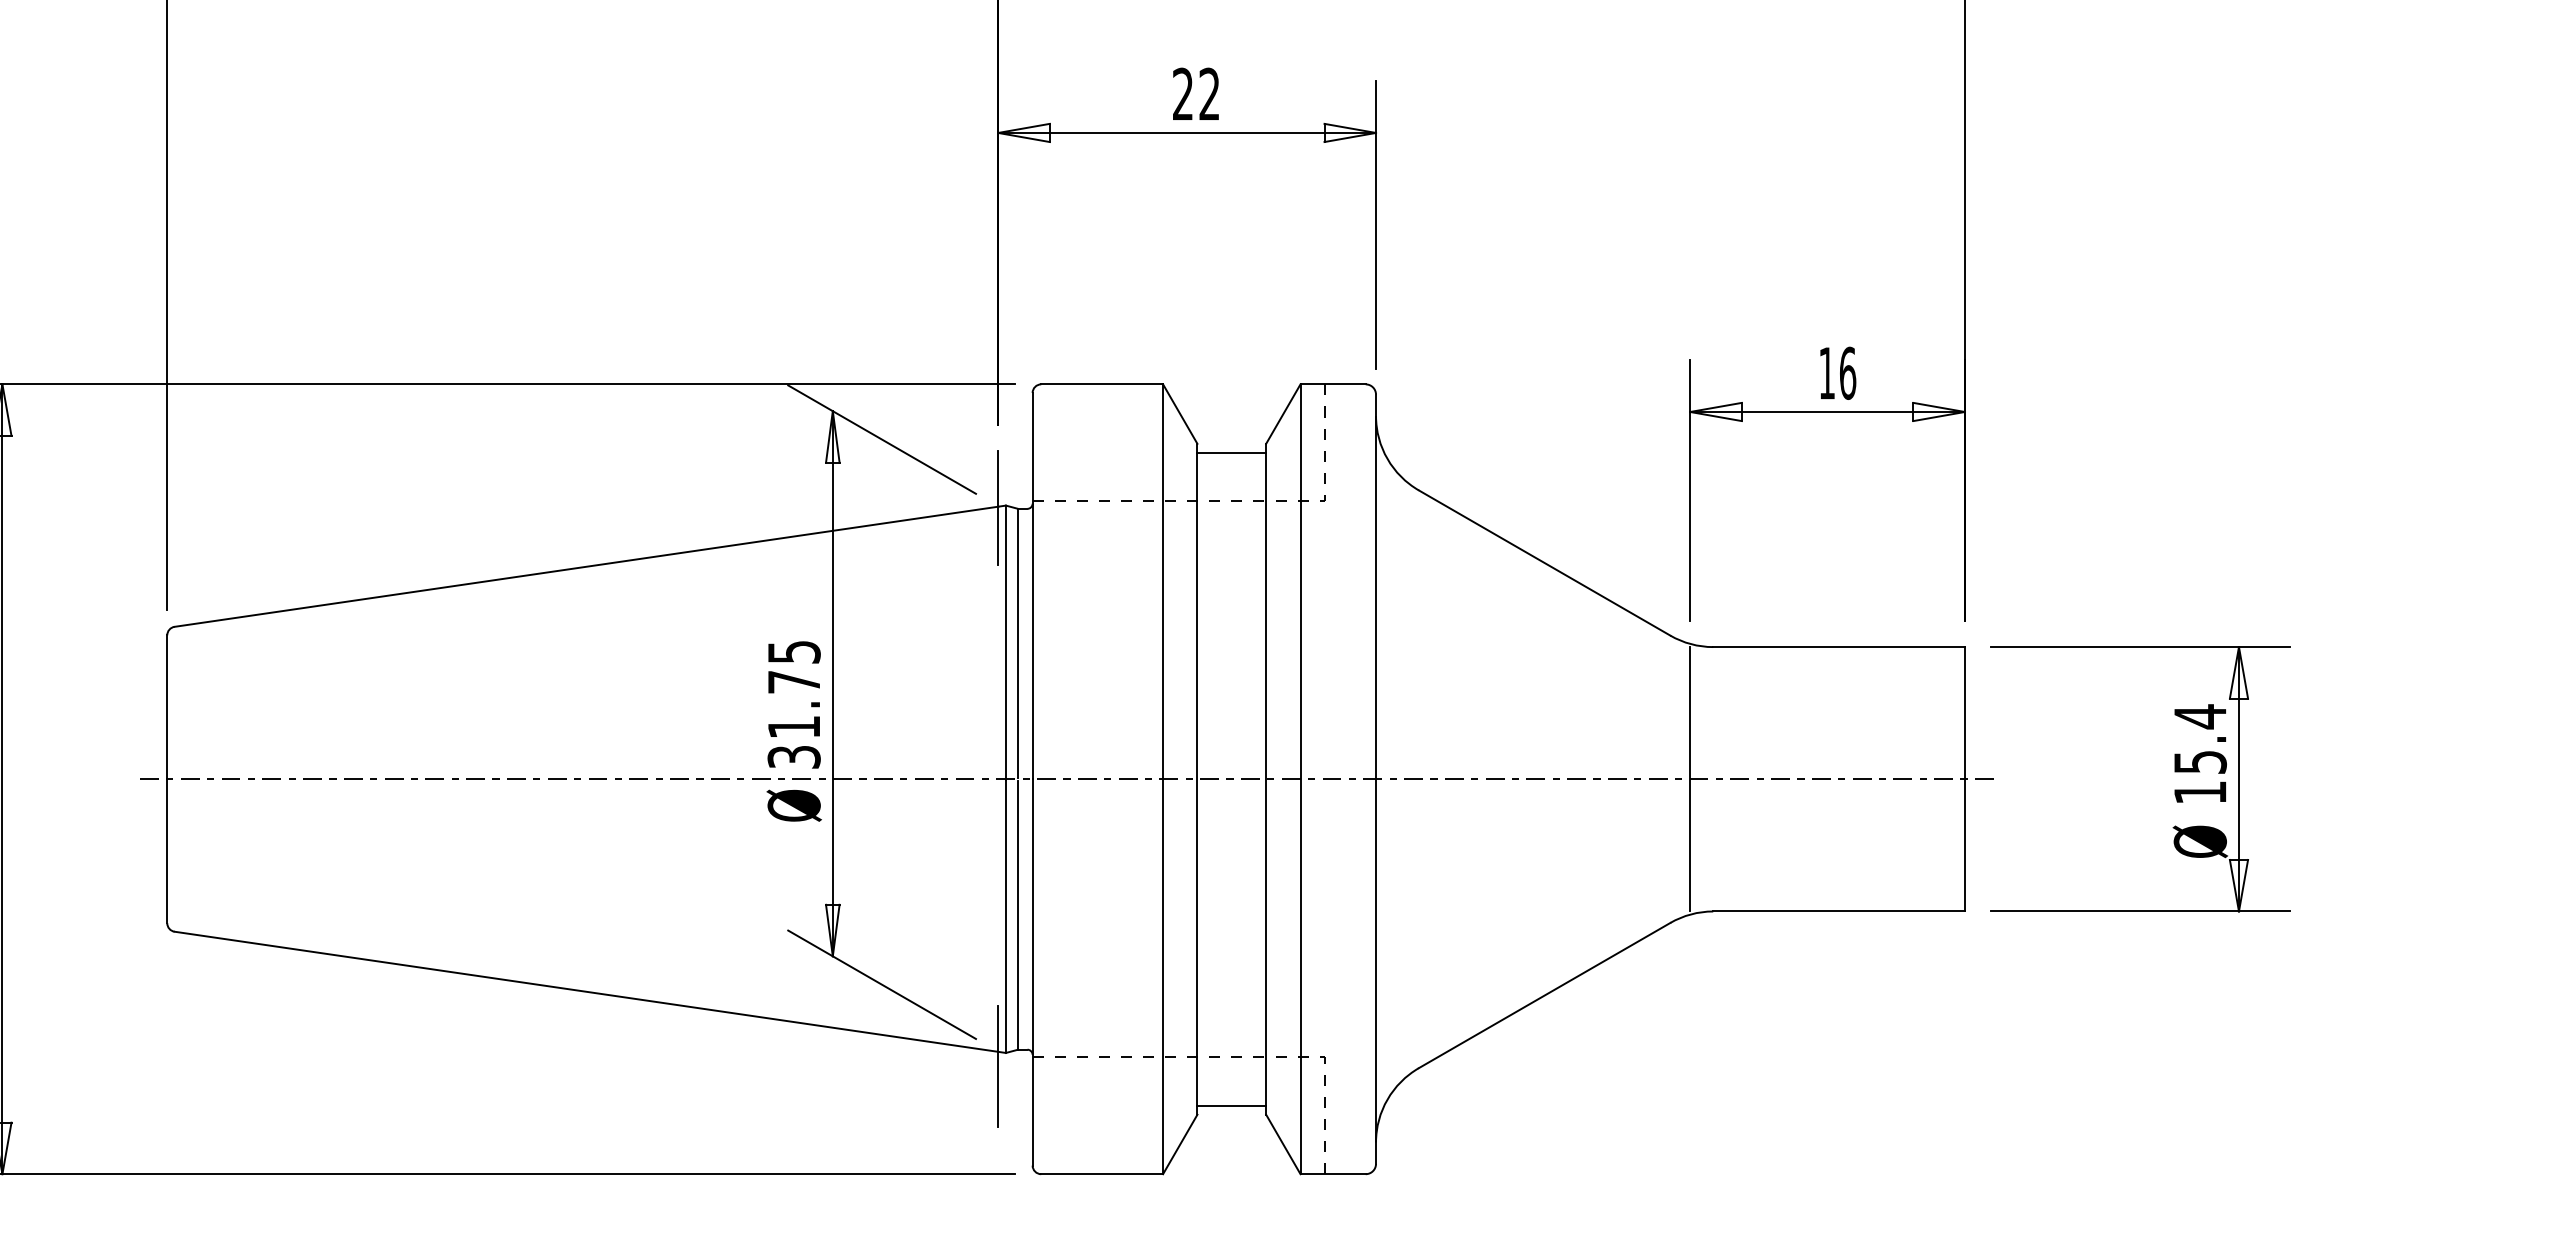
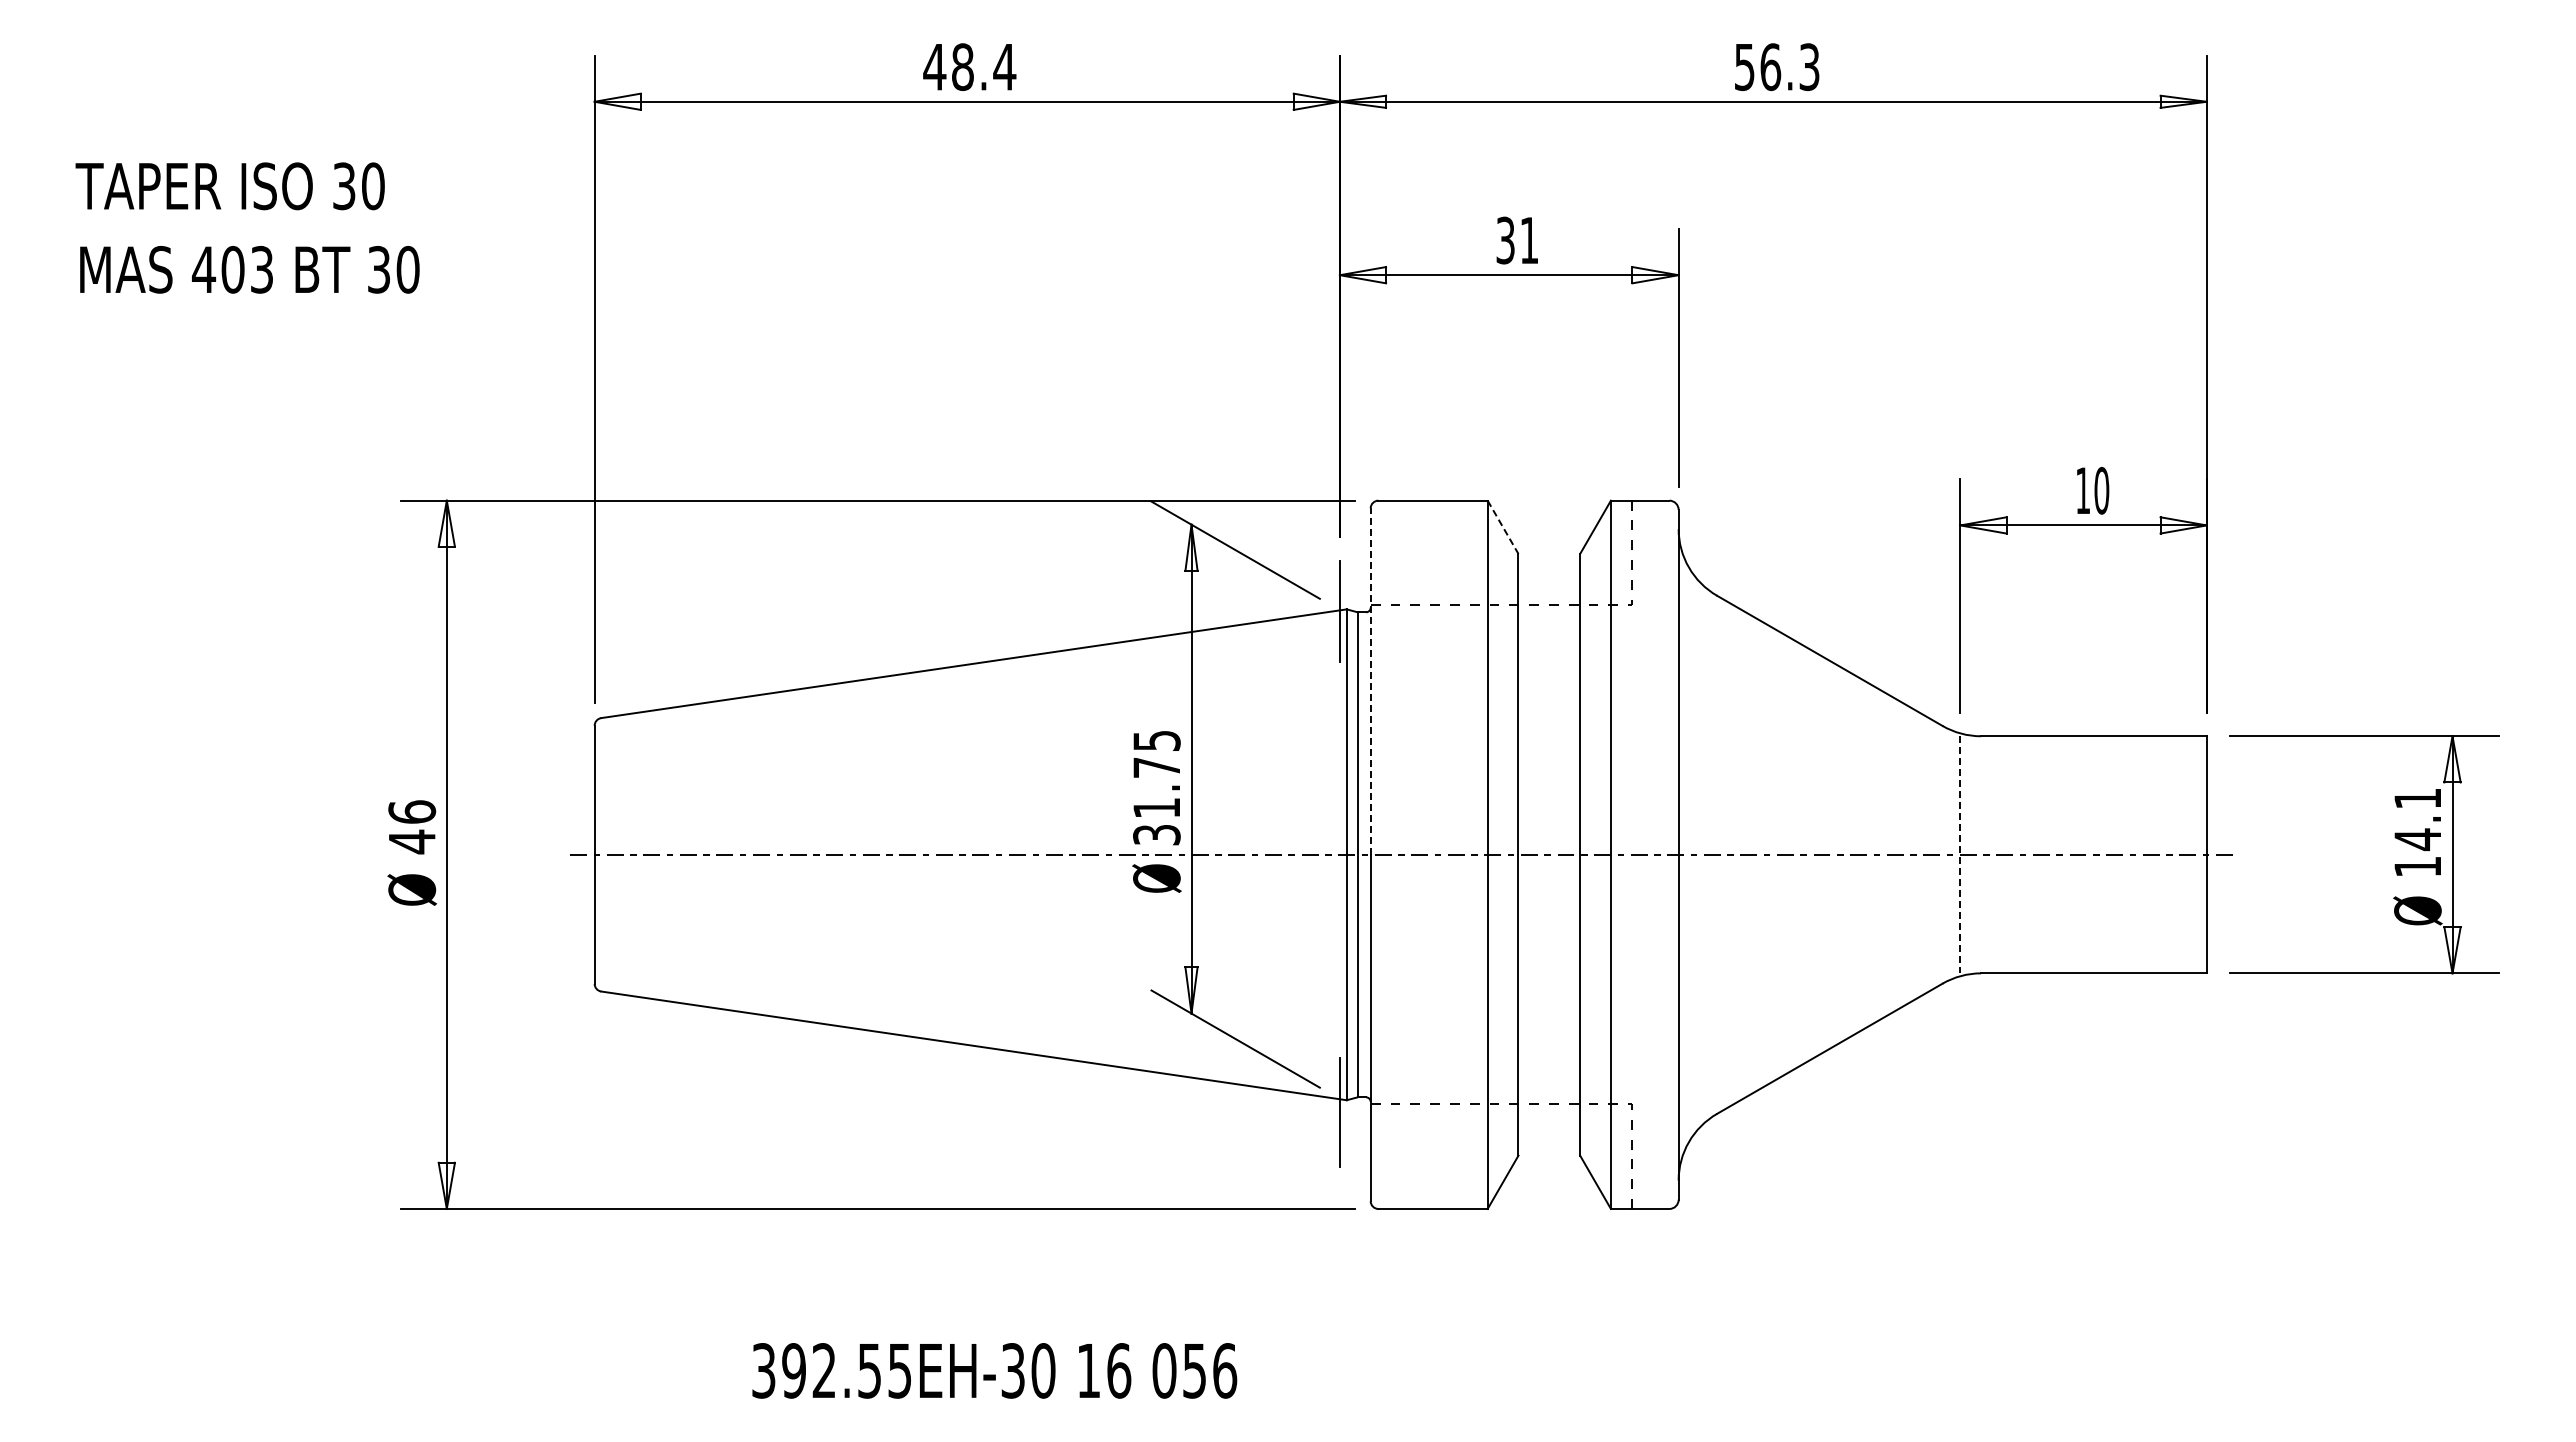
text: (1195, 94) -> (1516, 240), 22 -> 31
text: (1847, 373) -> (2101, 490), 16 -> 10
line: (1180, 414) -> (1503, 527), solid -> dashed
line: (1232, 453) -> (1549, 562), removed
line: (1032, 586) -> (1370, 681), solid -> dashed
text: (2199, 739) -> (2417, 819), 15.4 -> 14.1
line: (1690, 778) -> (1960, 854), solid -> dashed
line: (1232, 1105) -> (1549, 1147), removed

